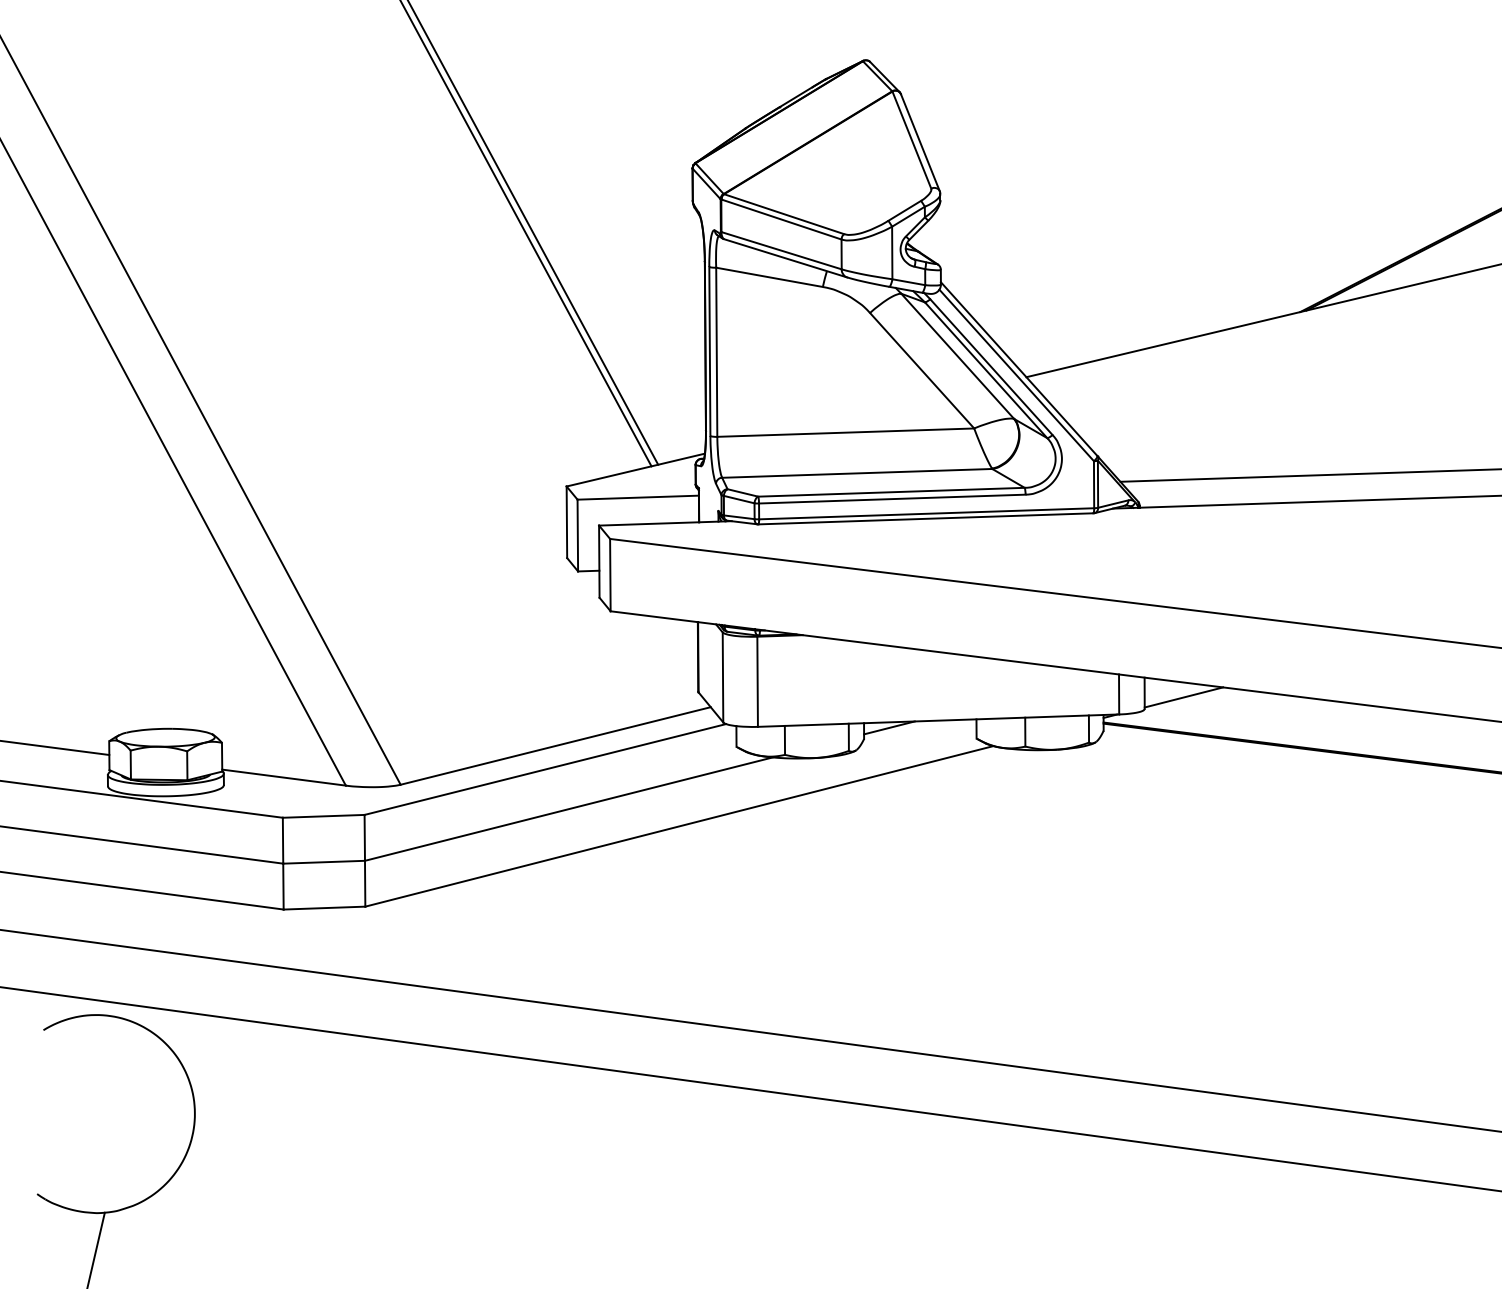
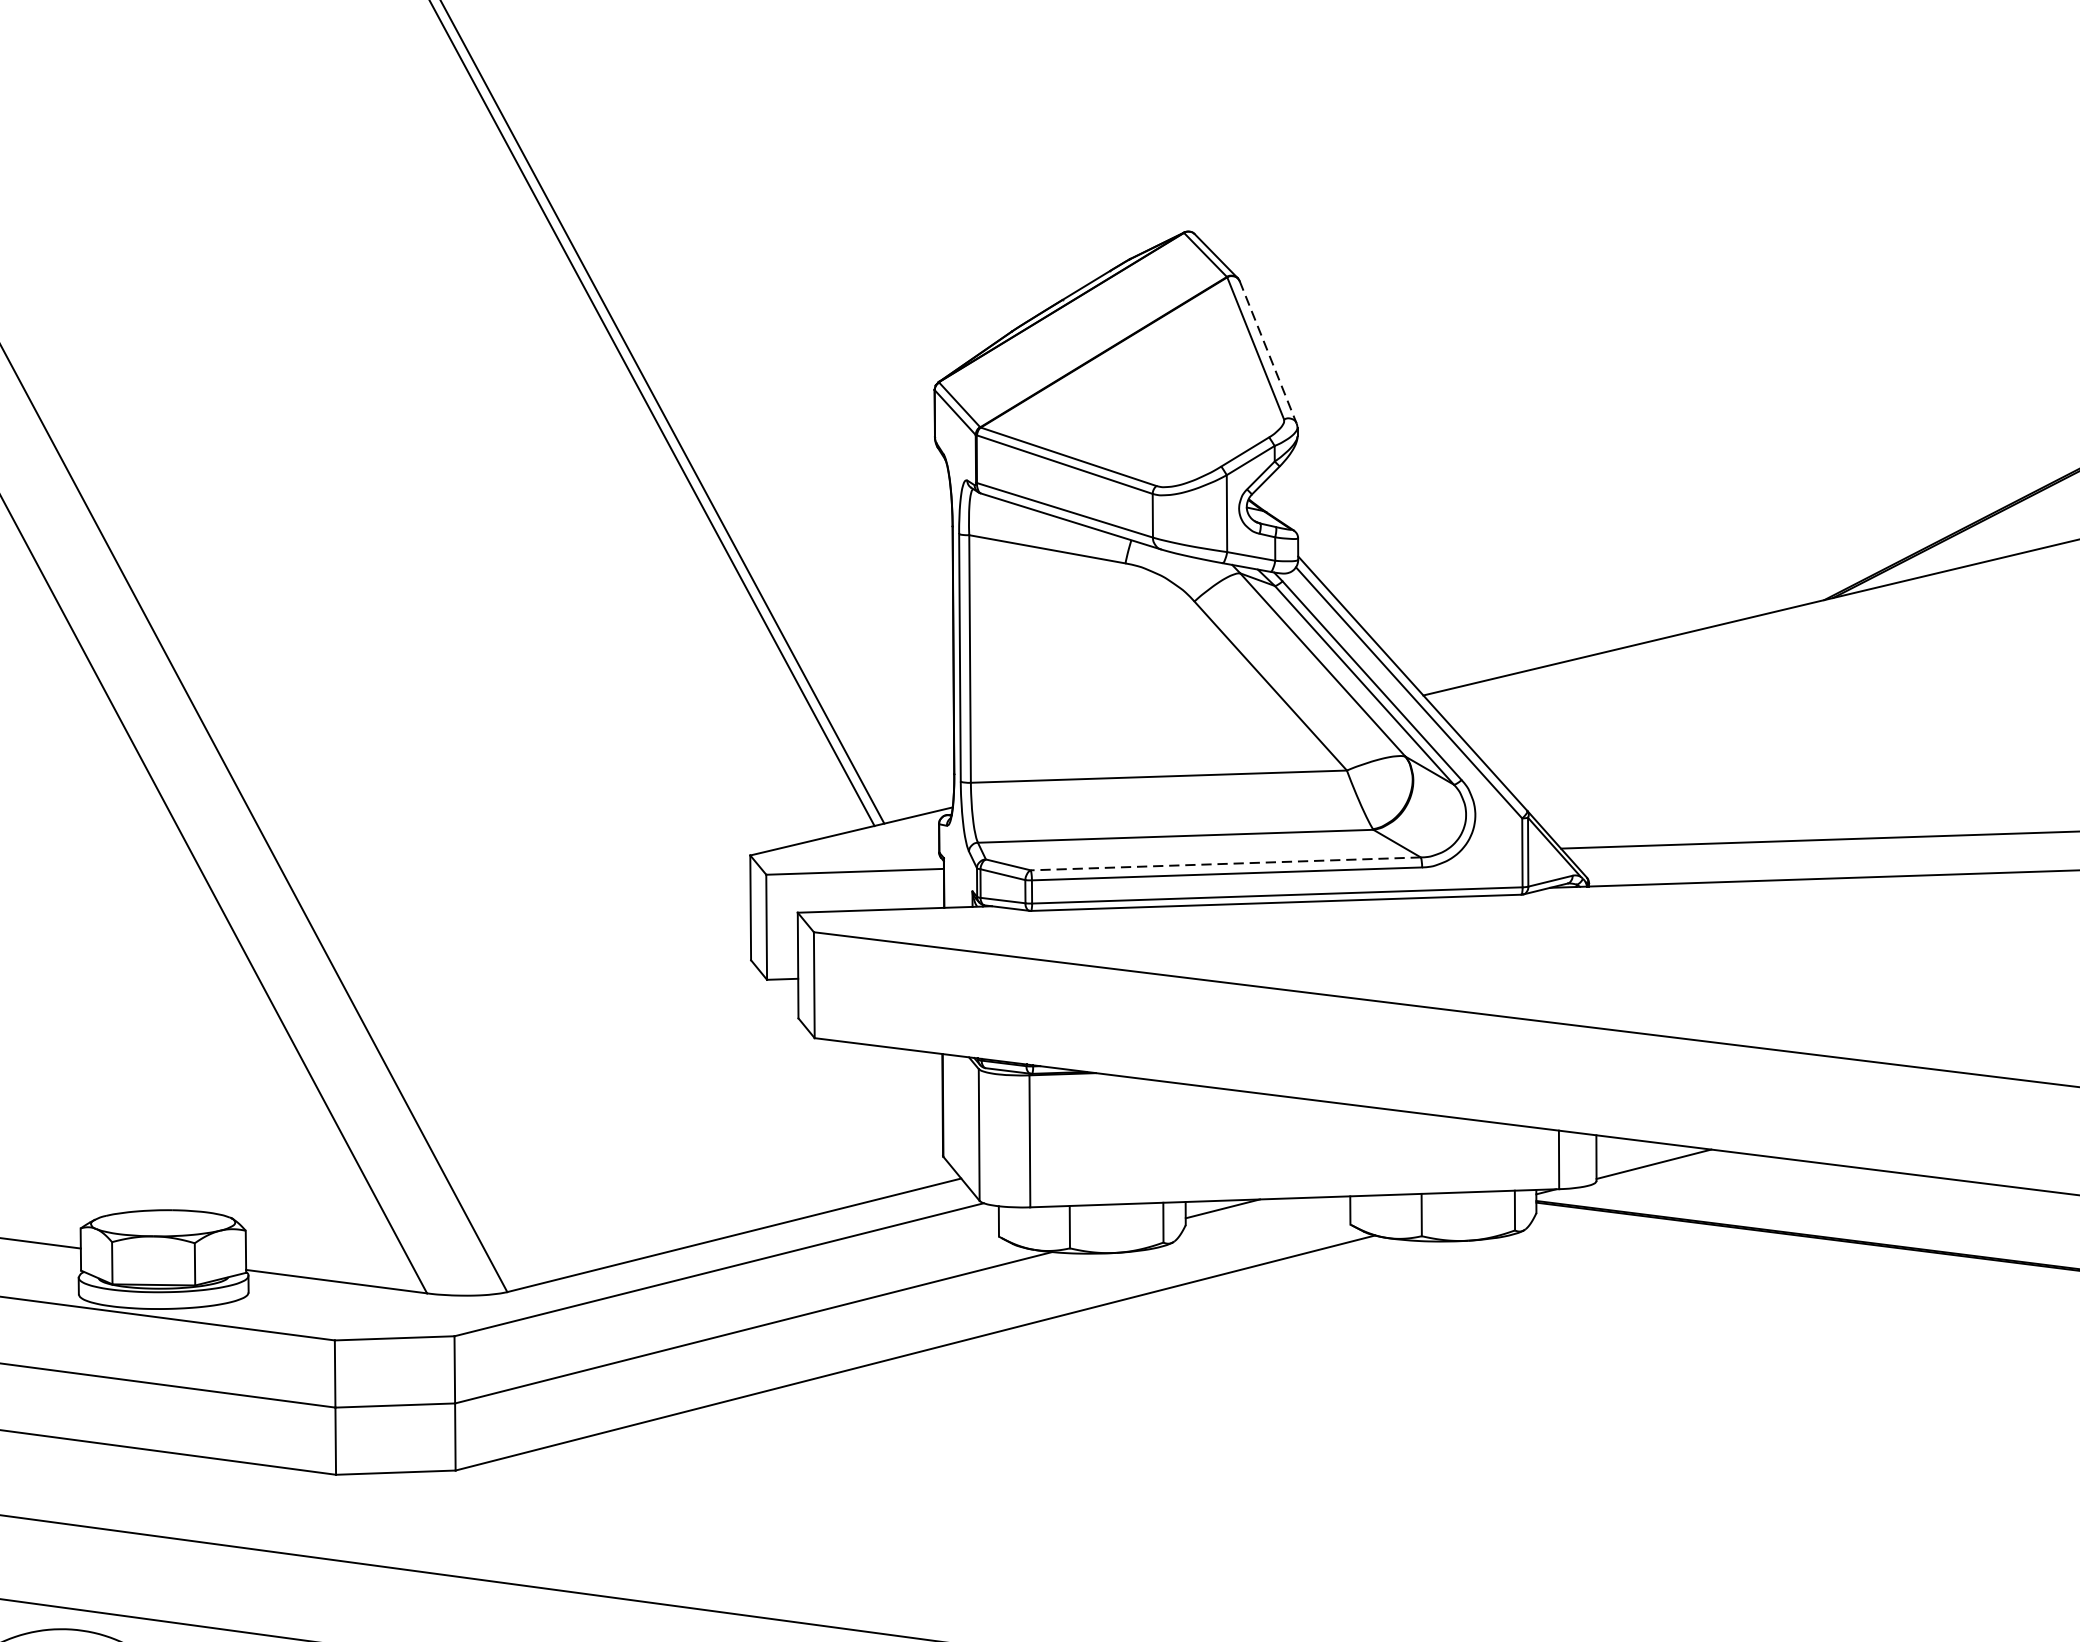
line: (920, 143) -> (1268, 353), solid -> dashed
line: (890, 492) -> (1224, 864), solid -> dashed

